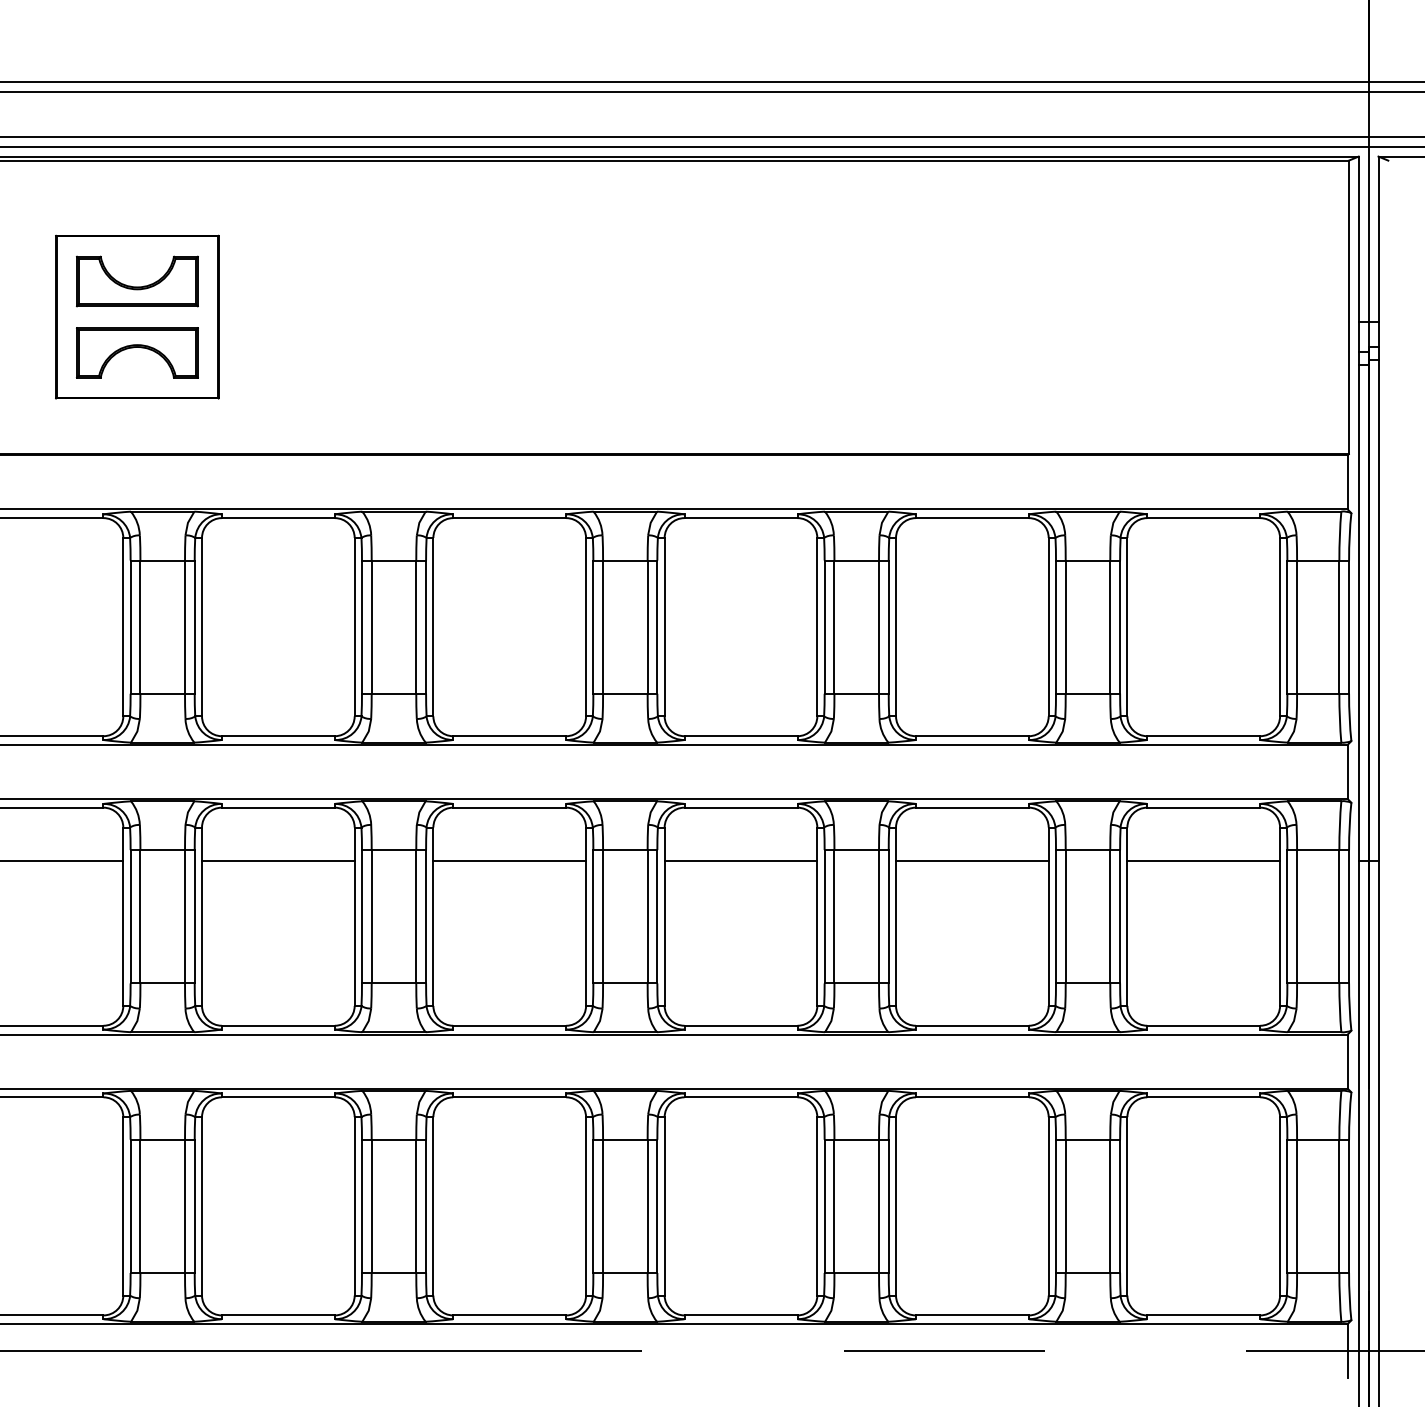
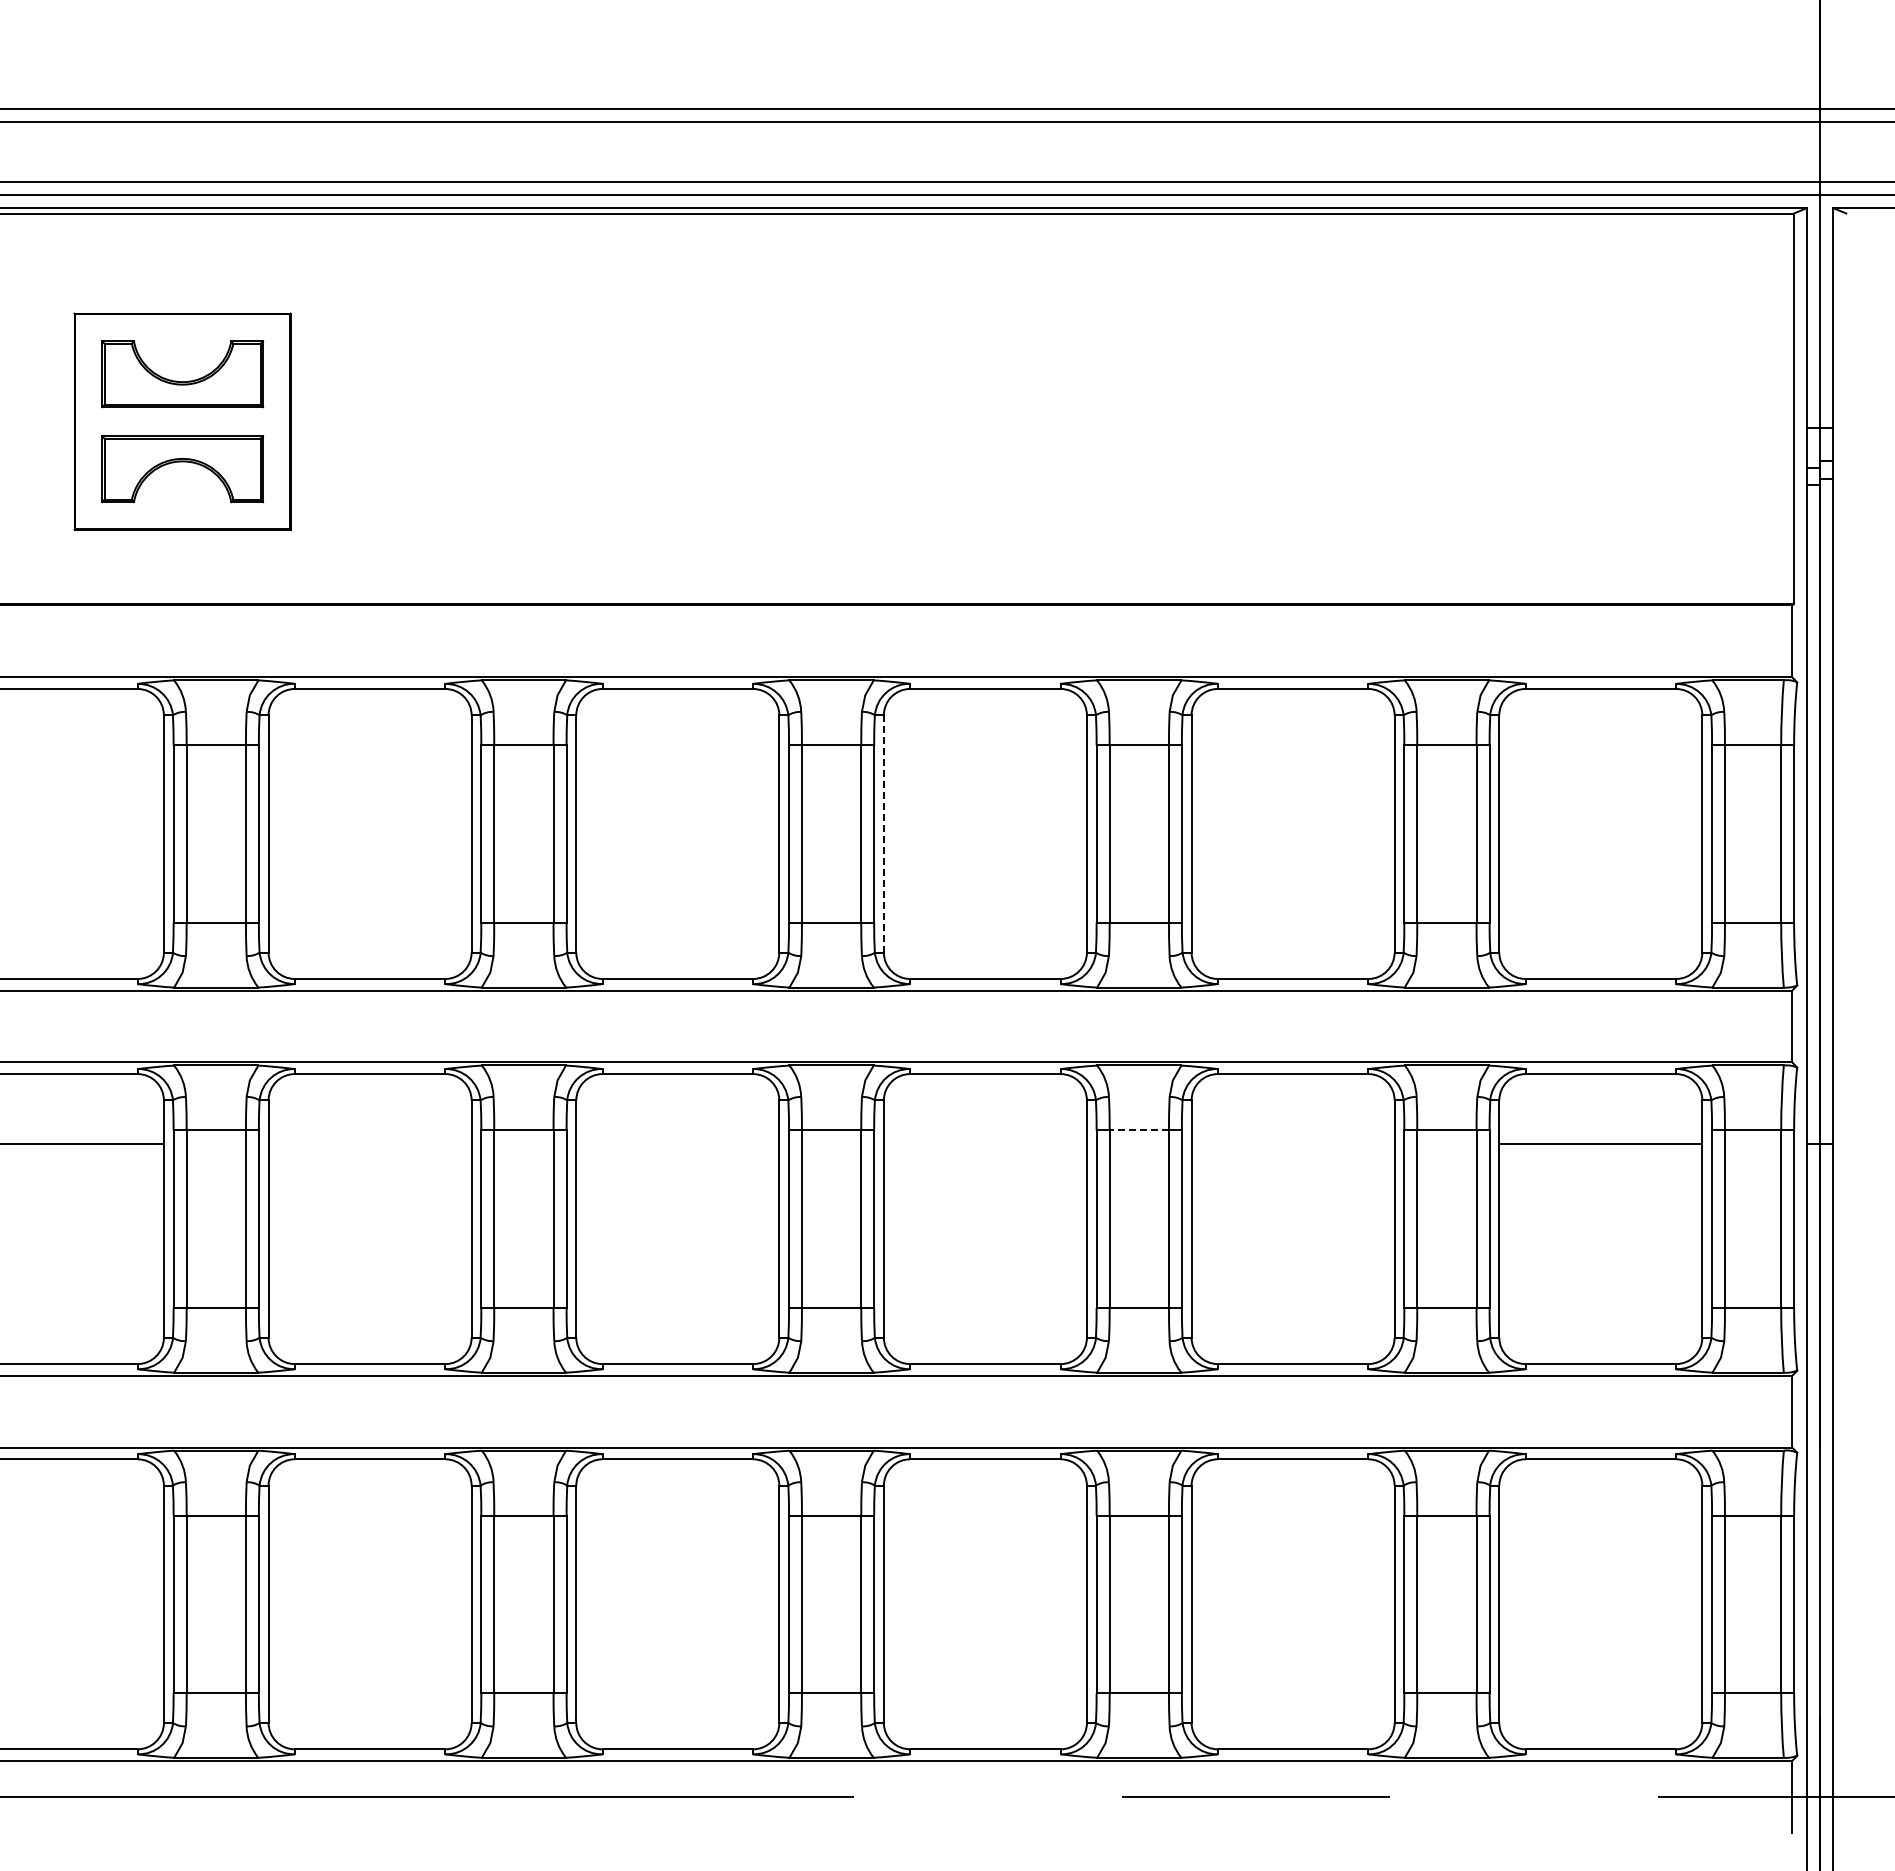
line: (664, 626) -> (883, 833), solid -> dashed
line: (856, 850) -> (1139, 1130), solid -> dashed
line: (277, 860) -> (369, 1144), removed
line: (509, 860) -> (677, 1144), removed
line: (740, 860) -> (984, 1144), removed
line: (971, 860) -> (1292, 1144), removed

